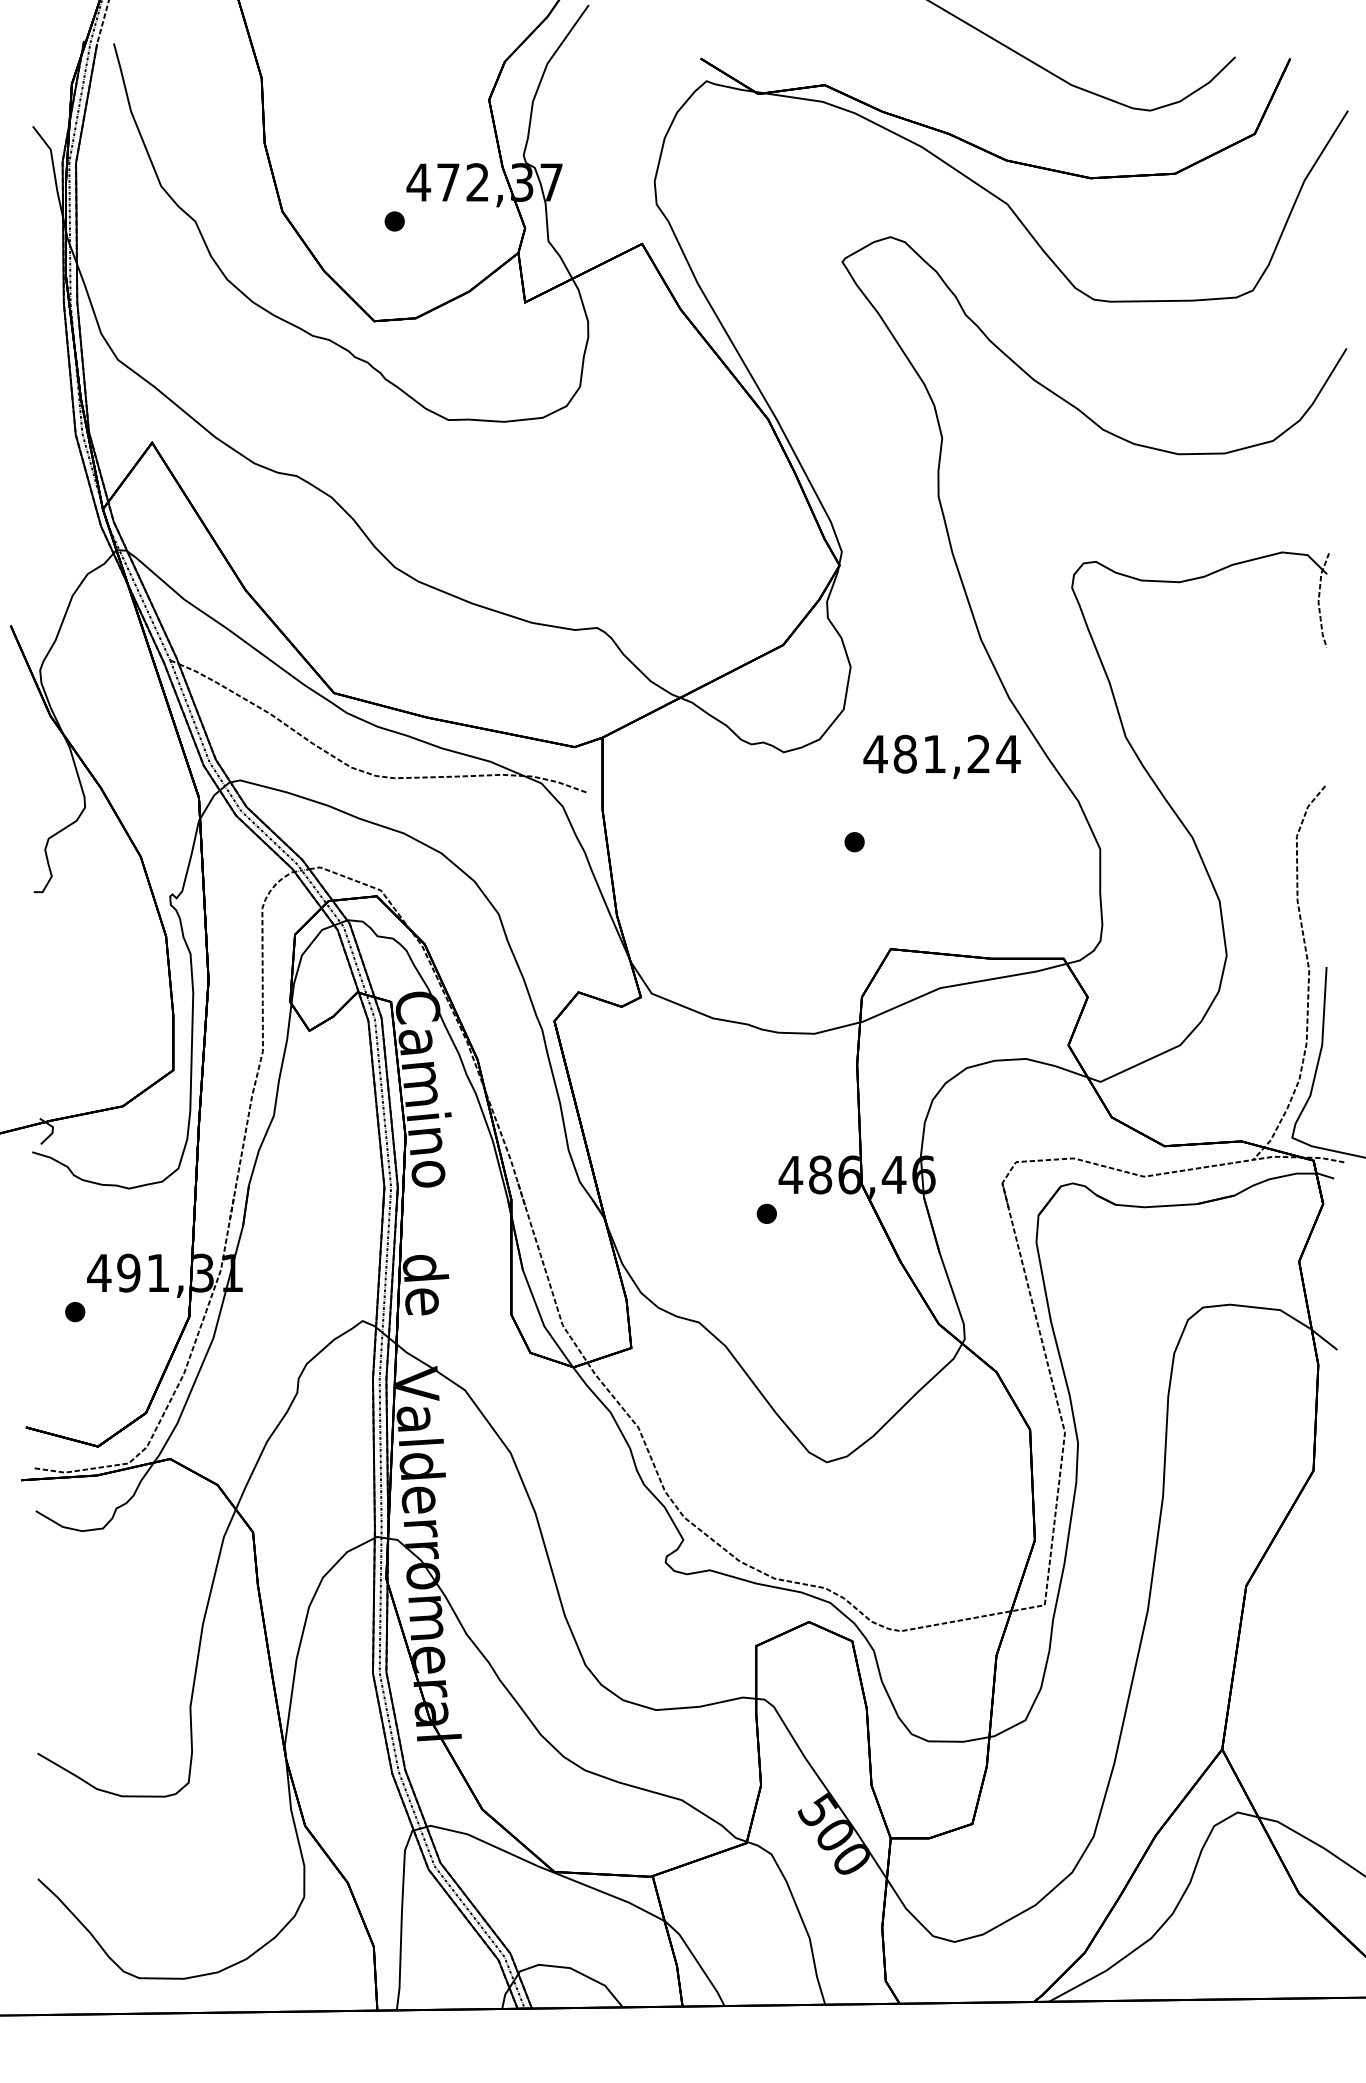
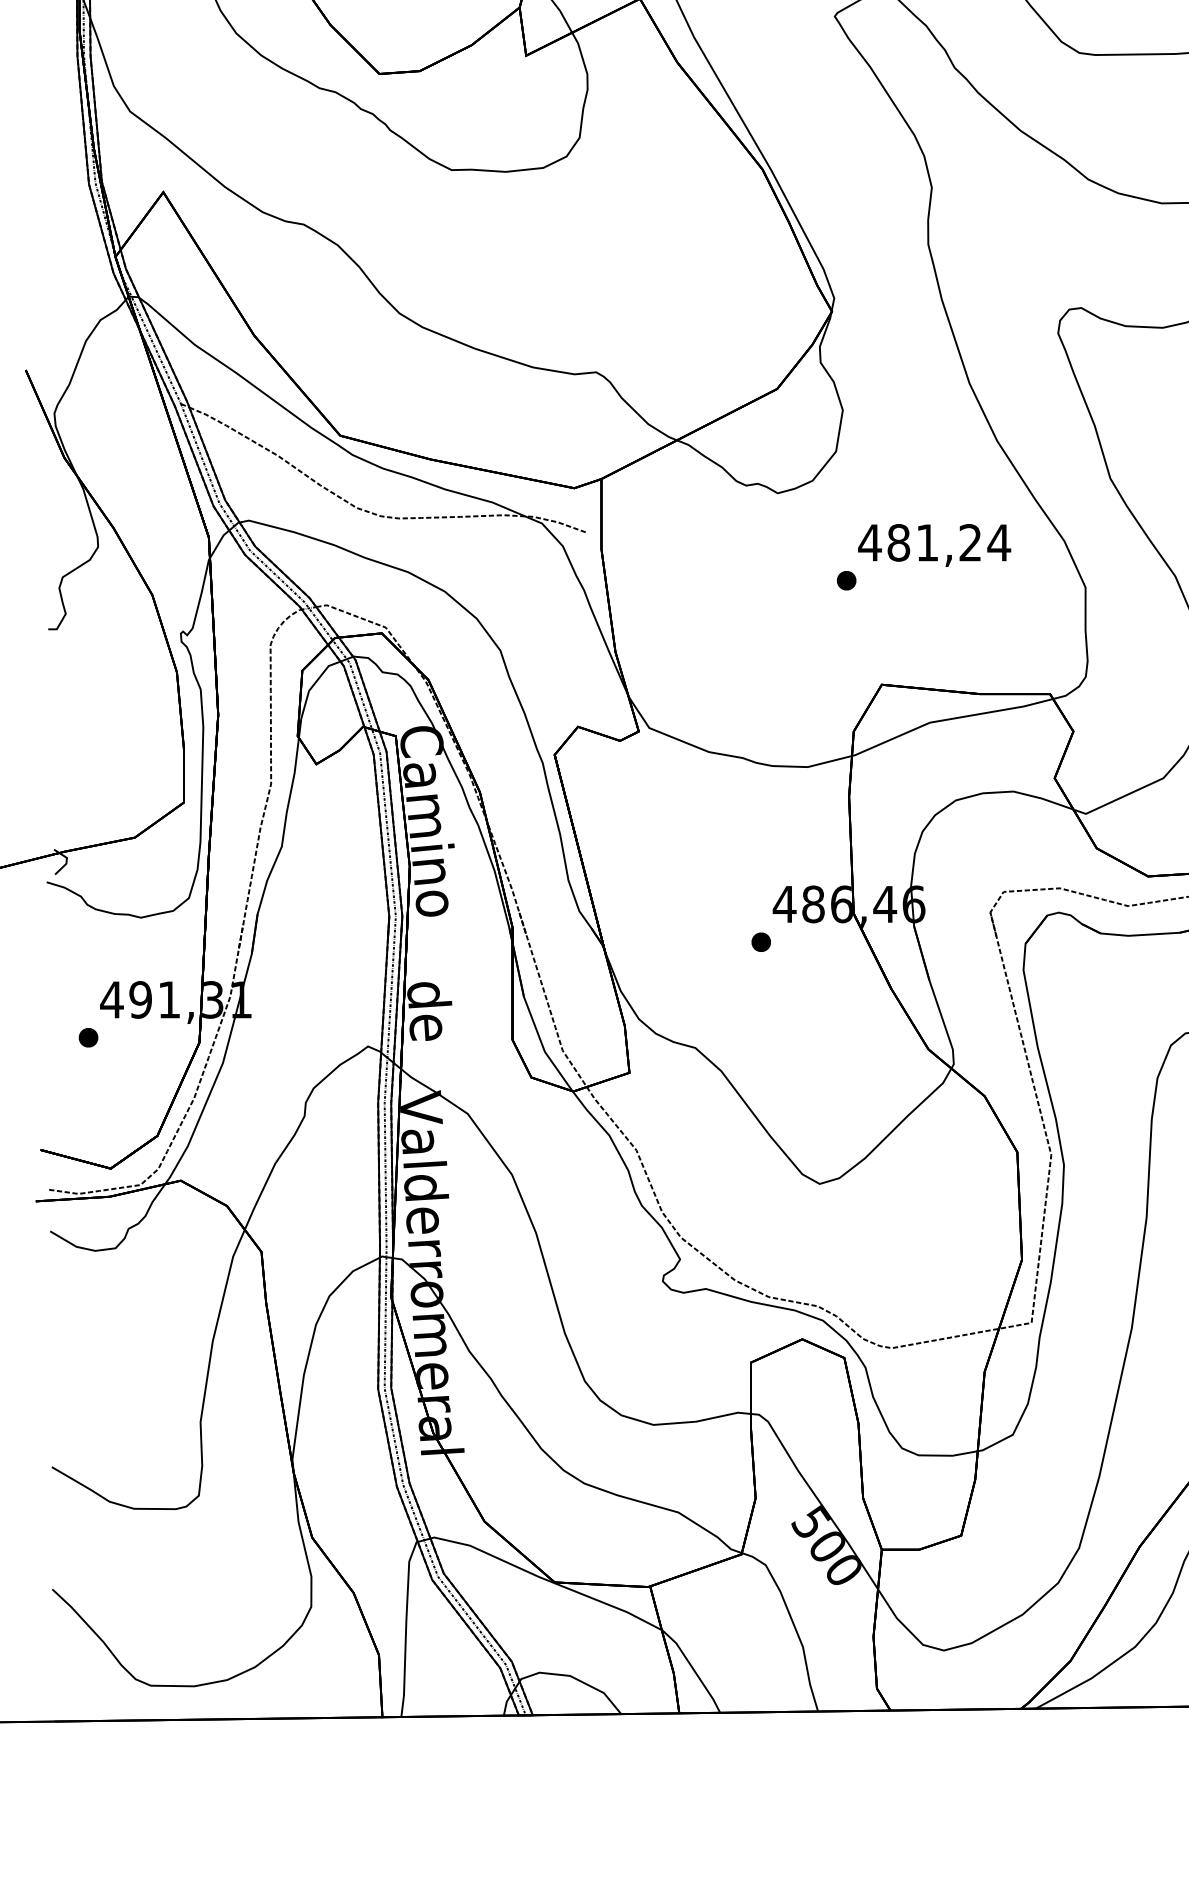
text: (941, 756) -> (934, 545), moved

